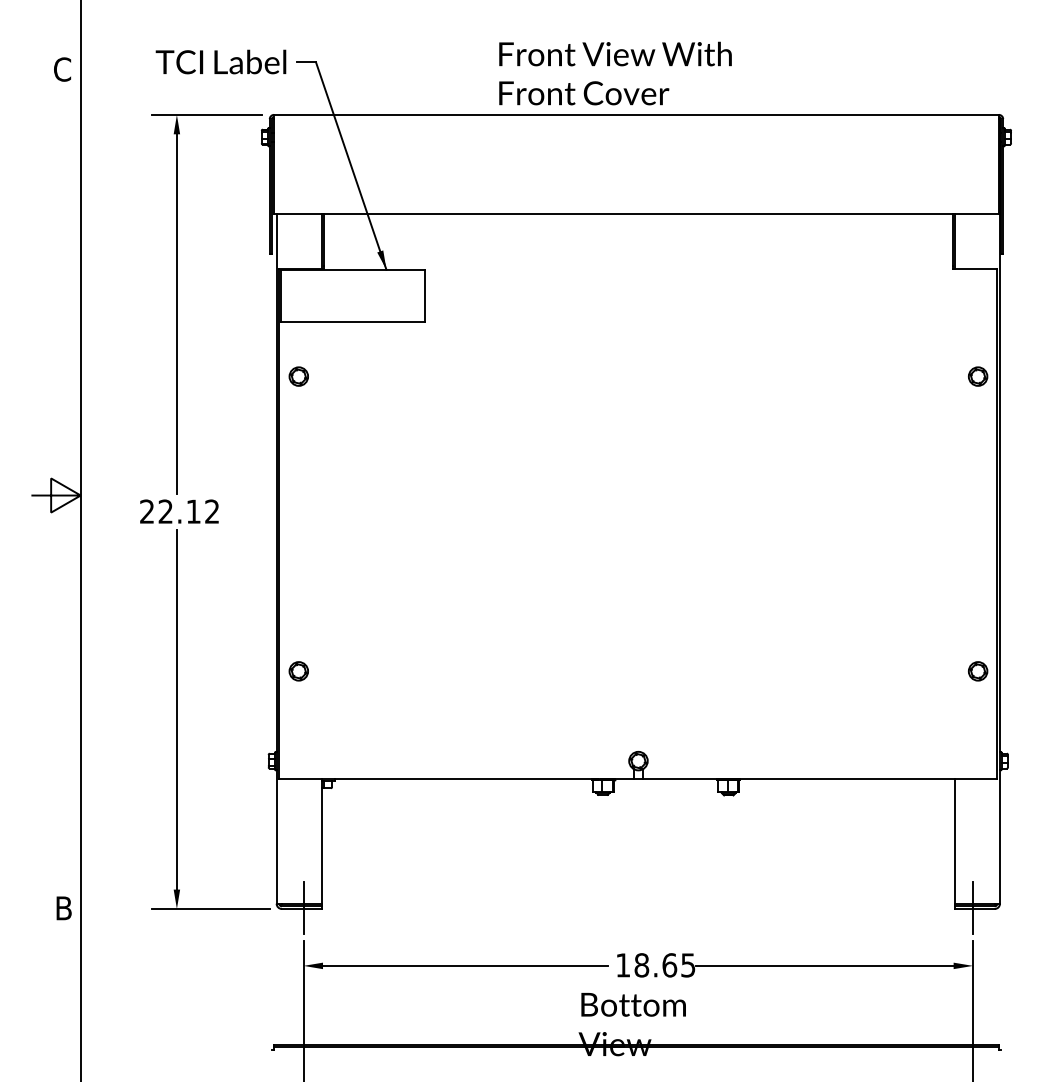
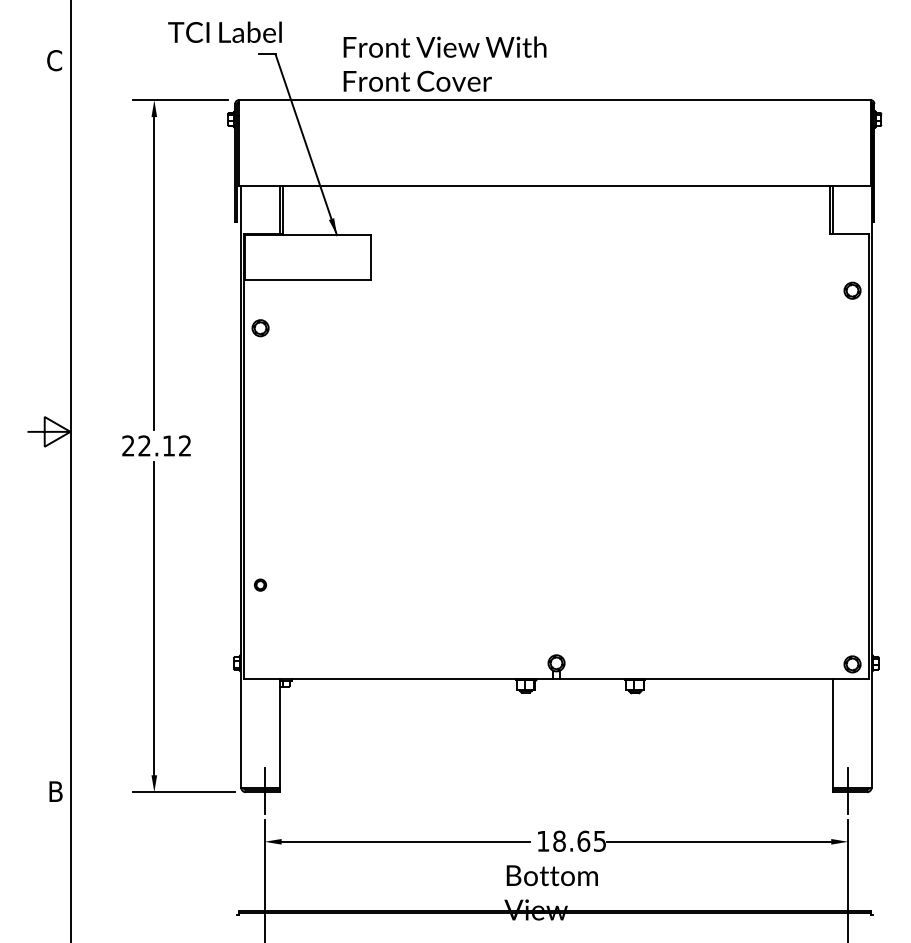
text: (220, 61) -> (224, 31), moved
text: (615, 73) -> (445, 64), moved
part: (978, 376) -> (852, 290), moved
part: (298, 671) -> (260, 585), size x0.7
part: (978, 671) -> (852, 664), moved

